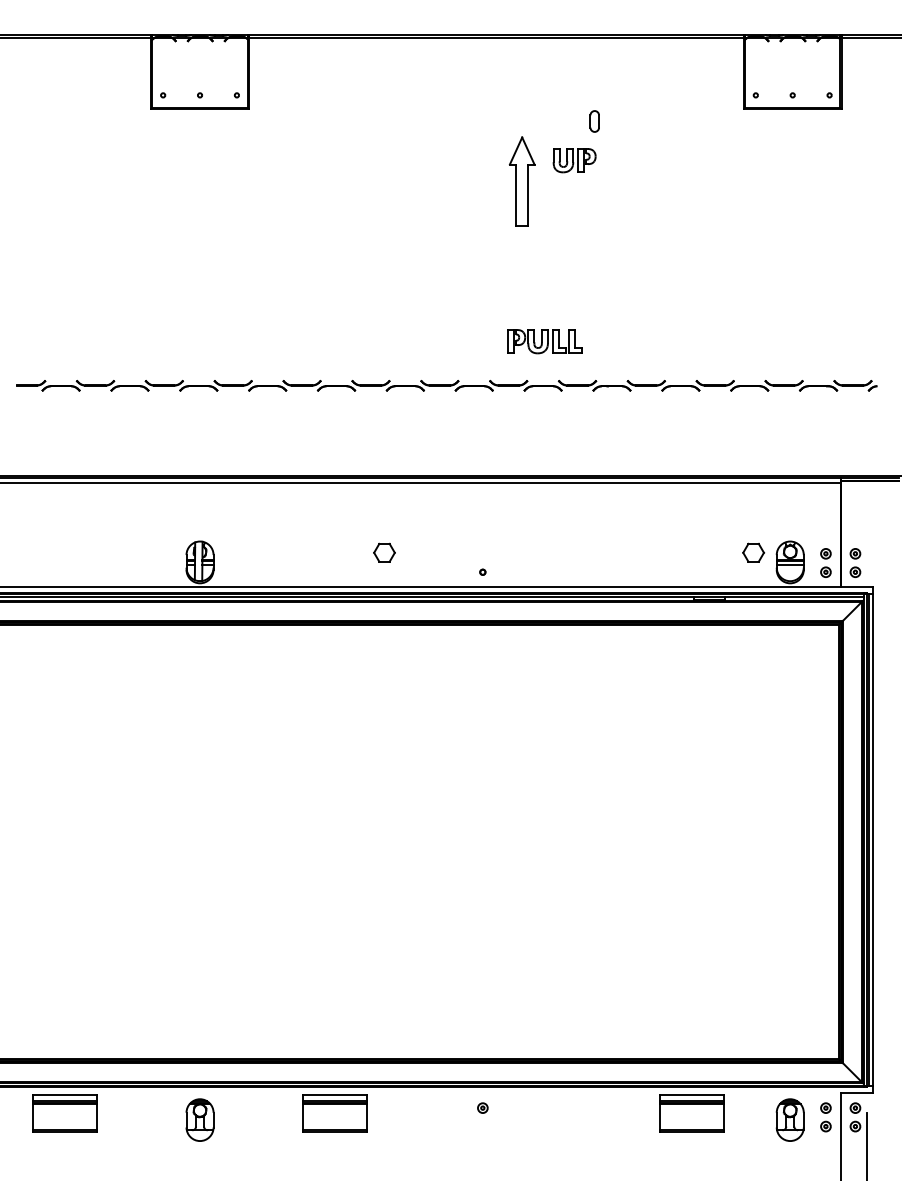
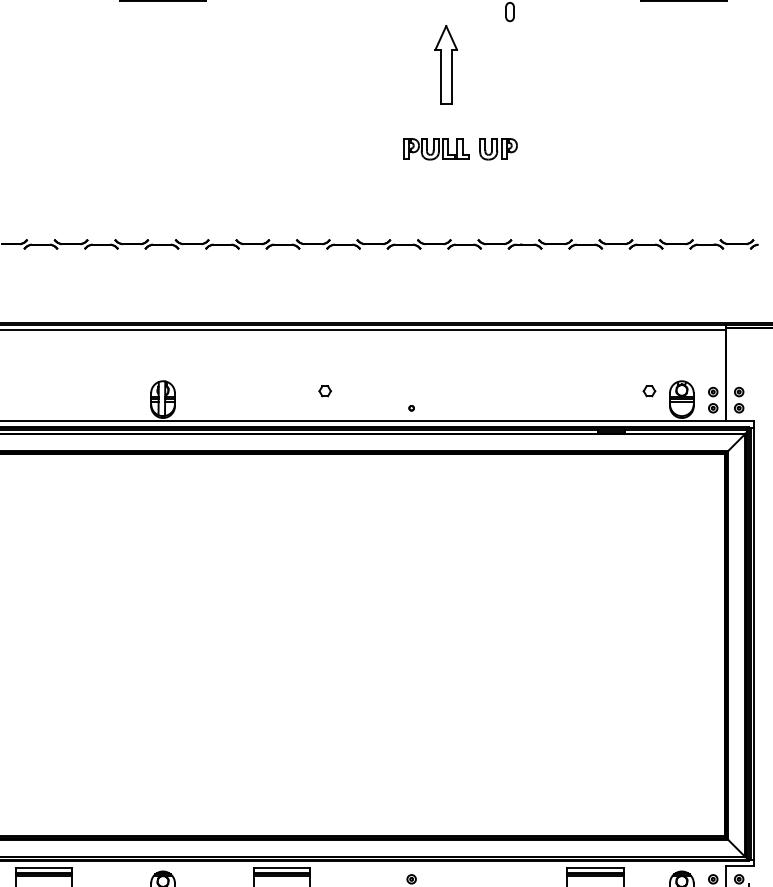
part: (574, 160) -> (498, 149), moved
part: (544, 341) -> (435, 149), moved
part: (384, 552) -> (325, 390), size x0.62
part: (752, 552) -> (648, 390), size x0.62

